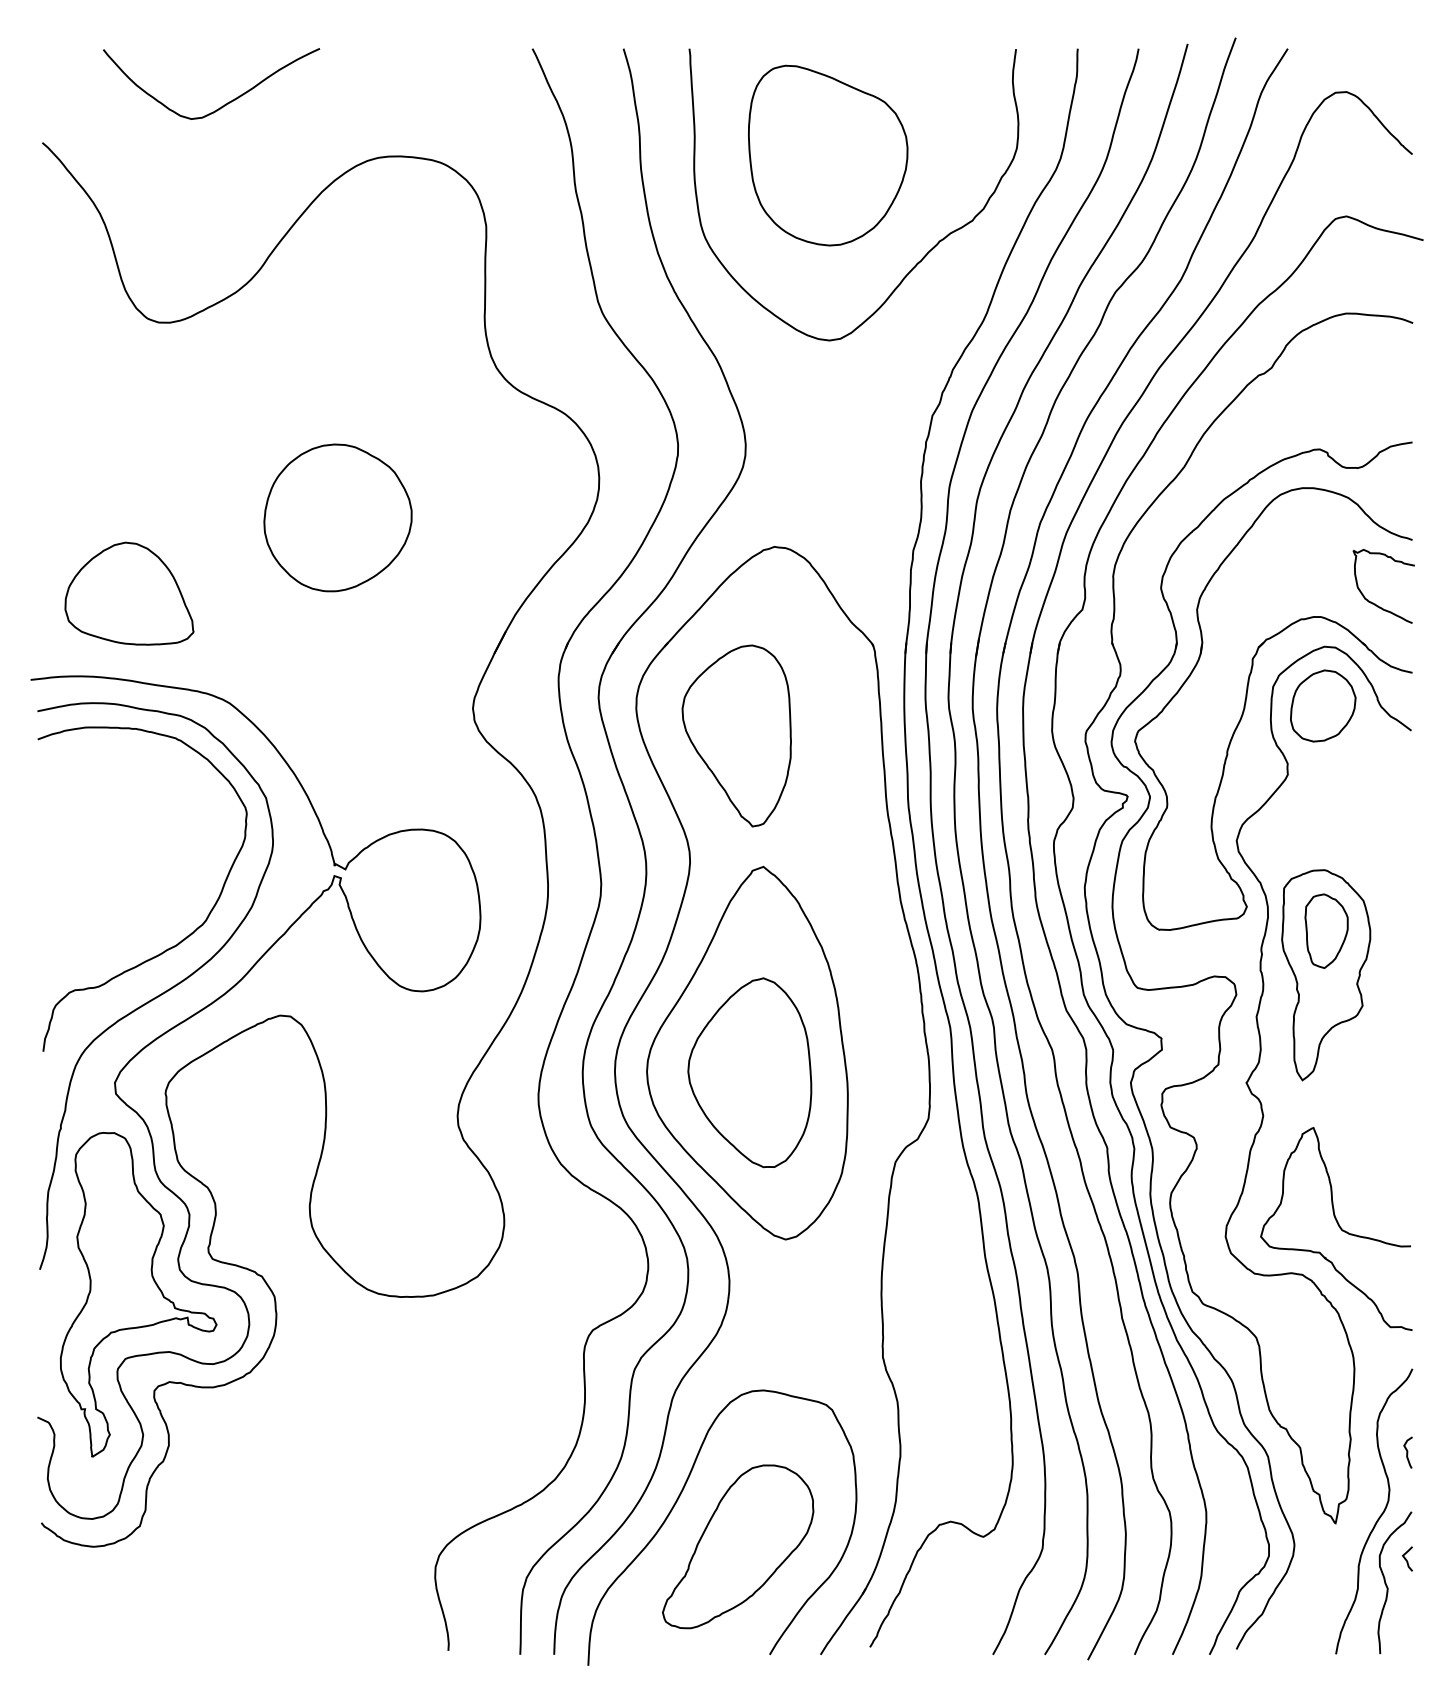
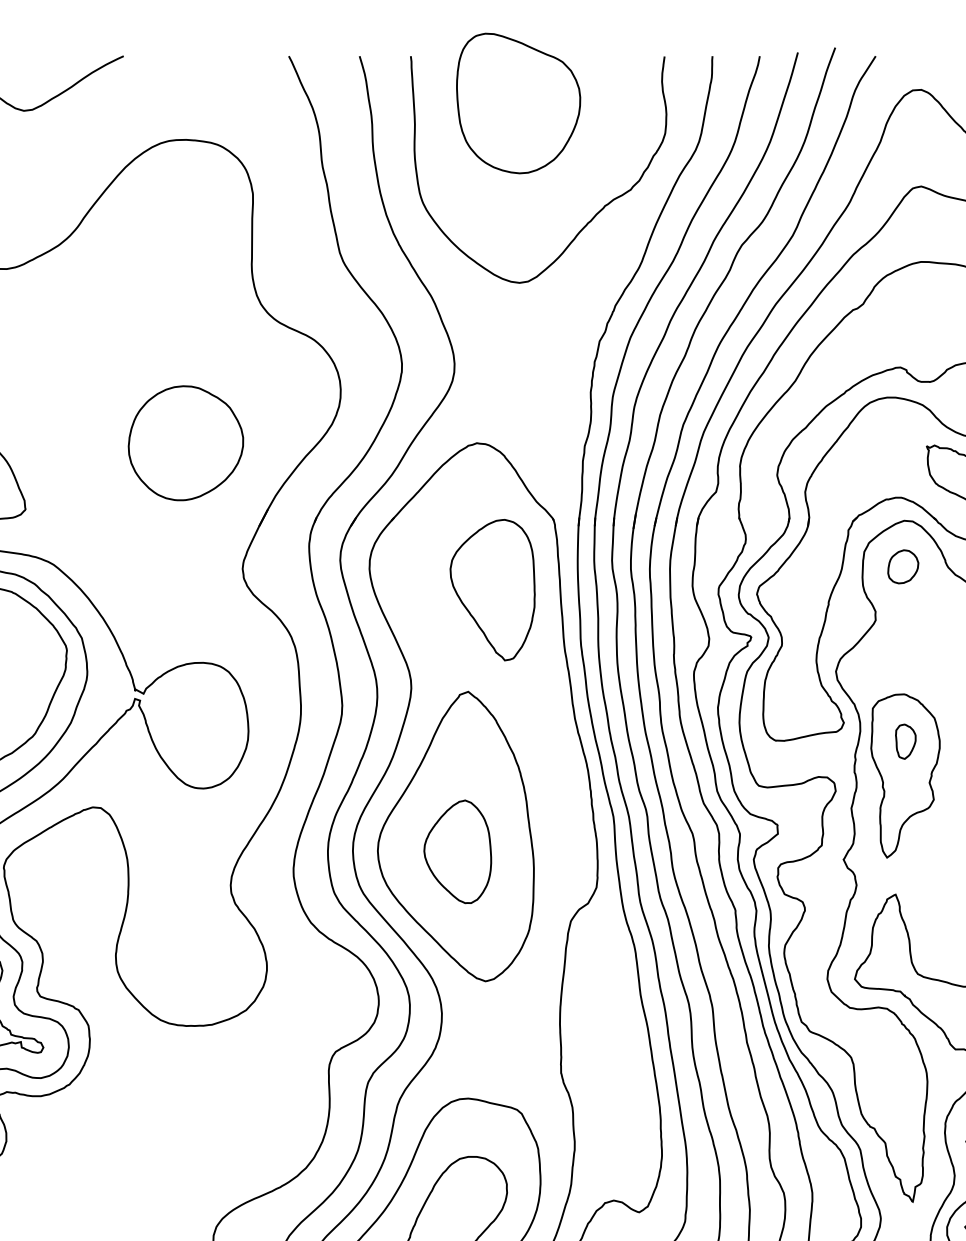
part: (828, 155) -> (518, 103), moved
part: (337, 517) -> (185, 442), moved
part: (1323, 705) -> (903, 566), size x0.6
part: (736, 735) -> (492, 589), moved
part: (1326, 930) -> (905, 741), size x0.6
part: (749, 1072) -> (457, 851), size x0.7

